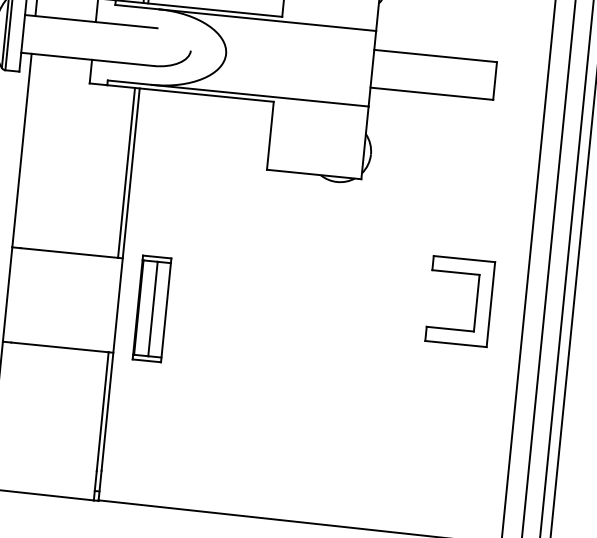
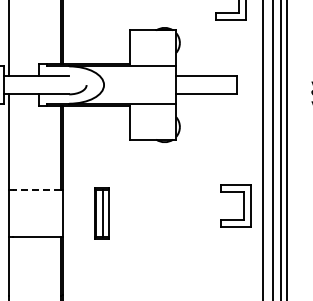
line: (68, 253) -> (36, 190), solid -> dashed
part: (475, 302) -> (243, 205), moved
part: (150, 309) -> (101, 213), moved

